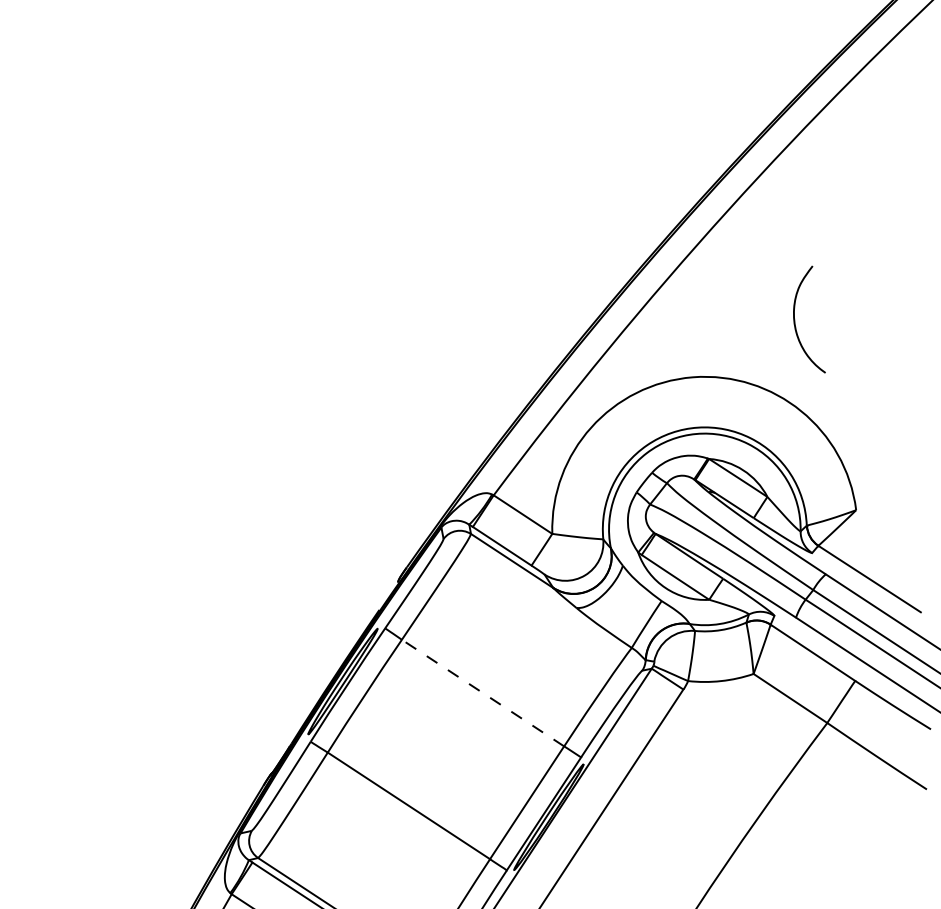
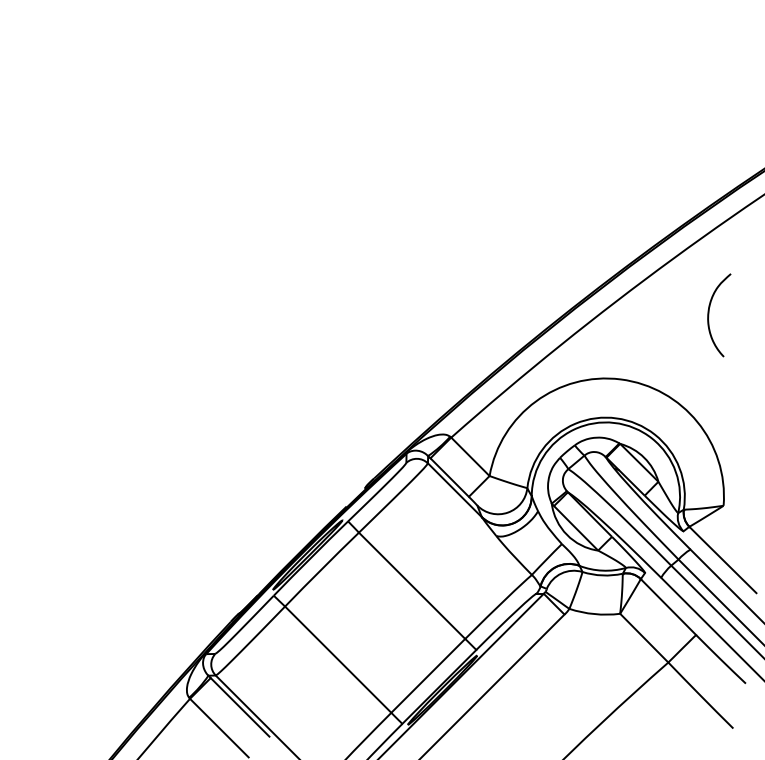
curve: (796, 324) -> (709, 315), moved
line: (482, 692) -> (411, 585), dashed -> solid

